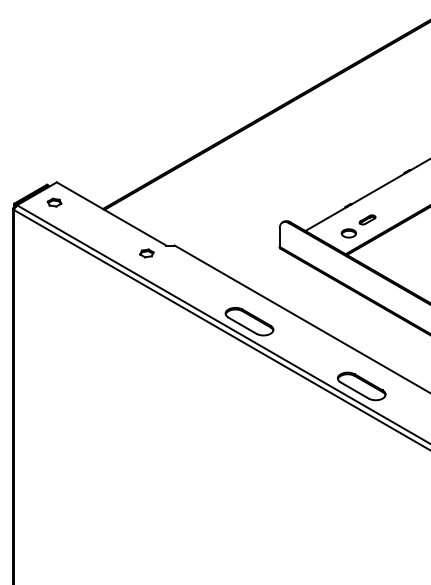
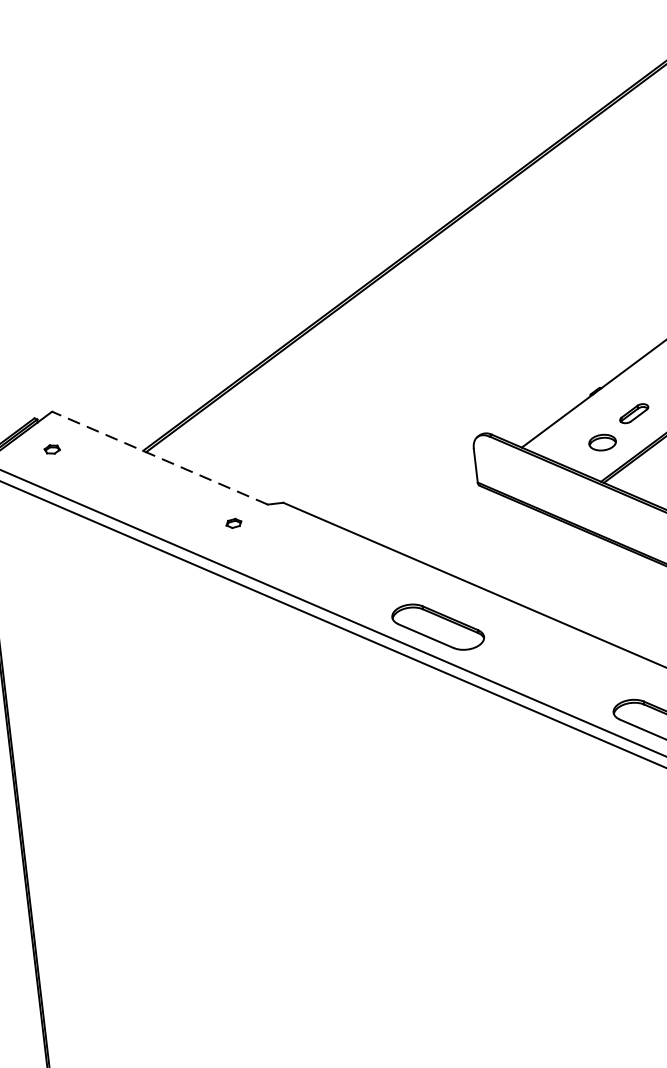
part: (54, 202) -> (52, 449), size x0.6
line: (111, 213) -> (159, 457), solid -> dashed
part: (146, 253) -> (233, 523), size x0.6

